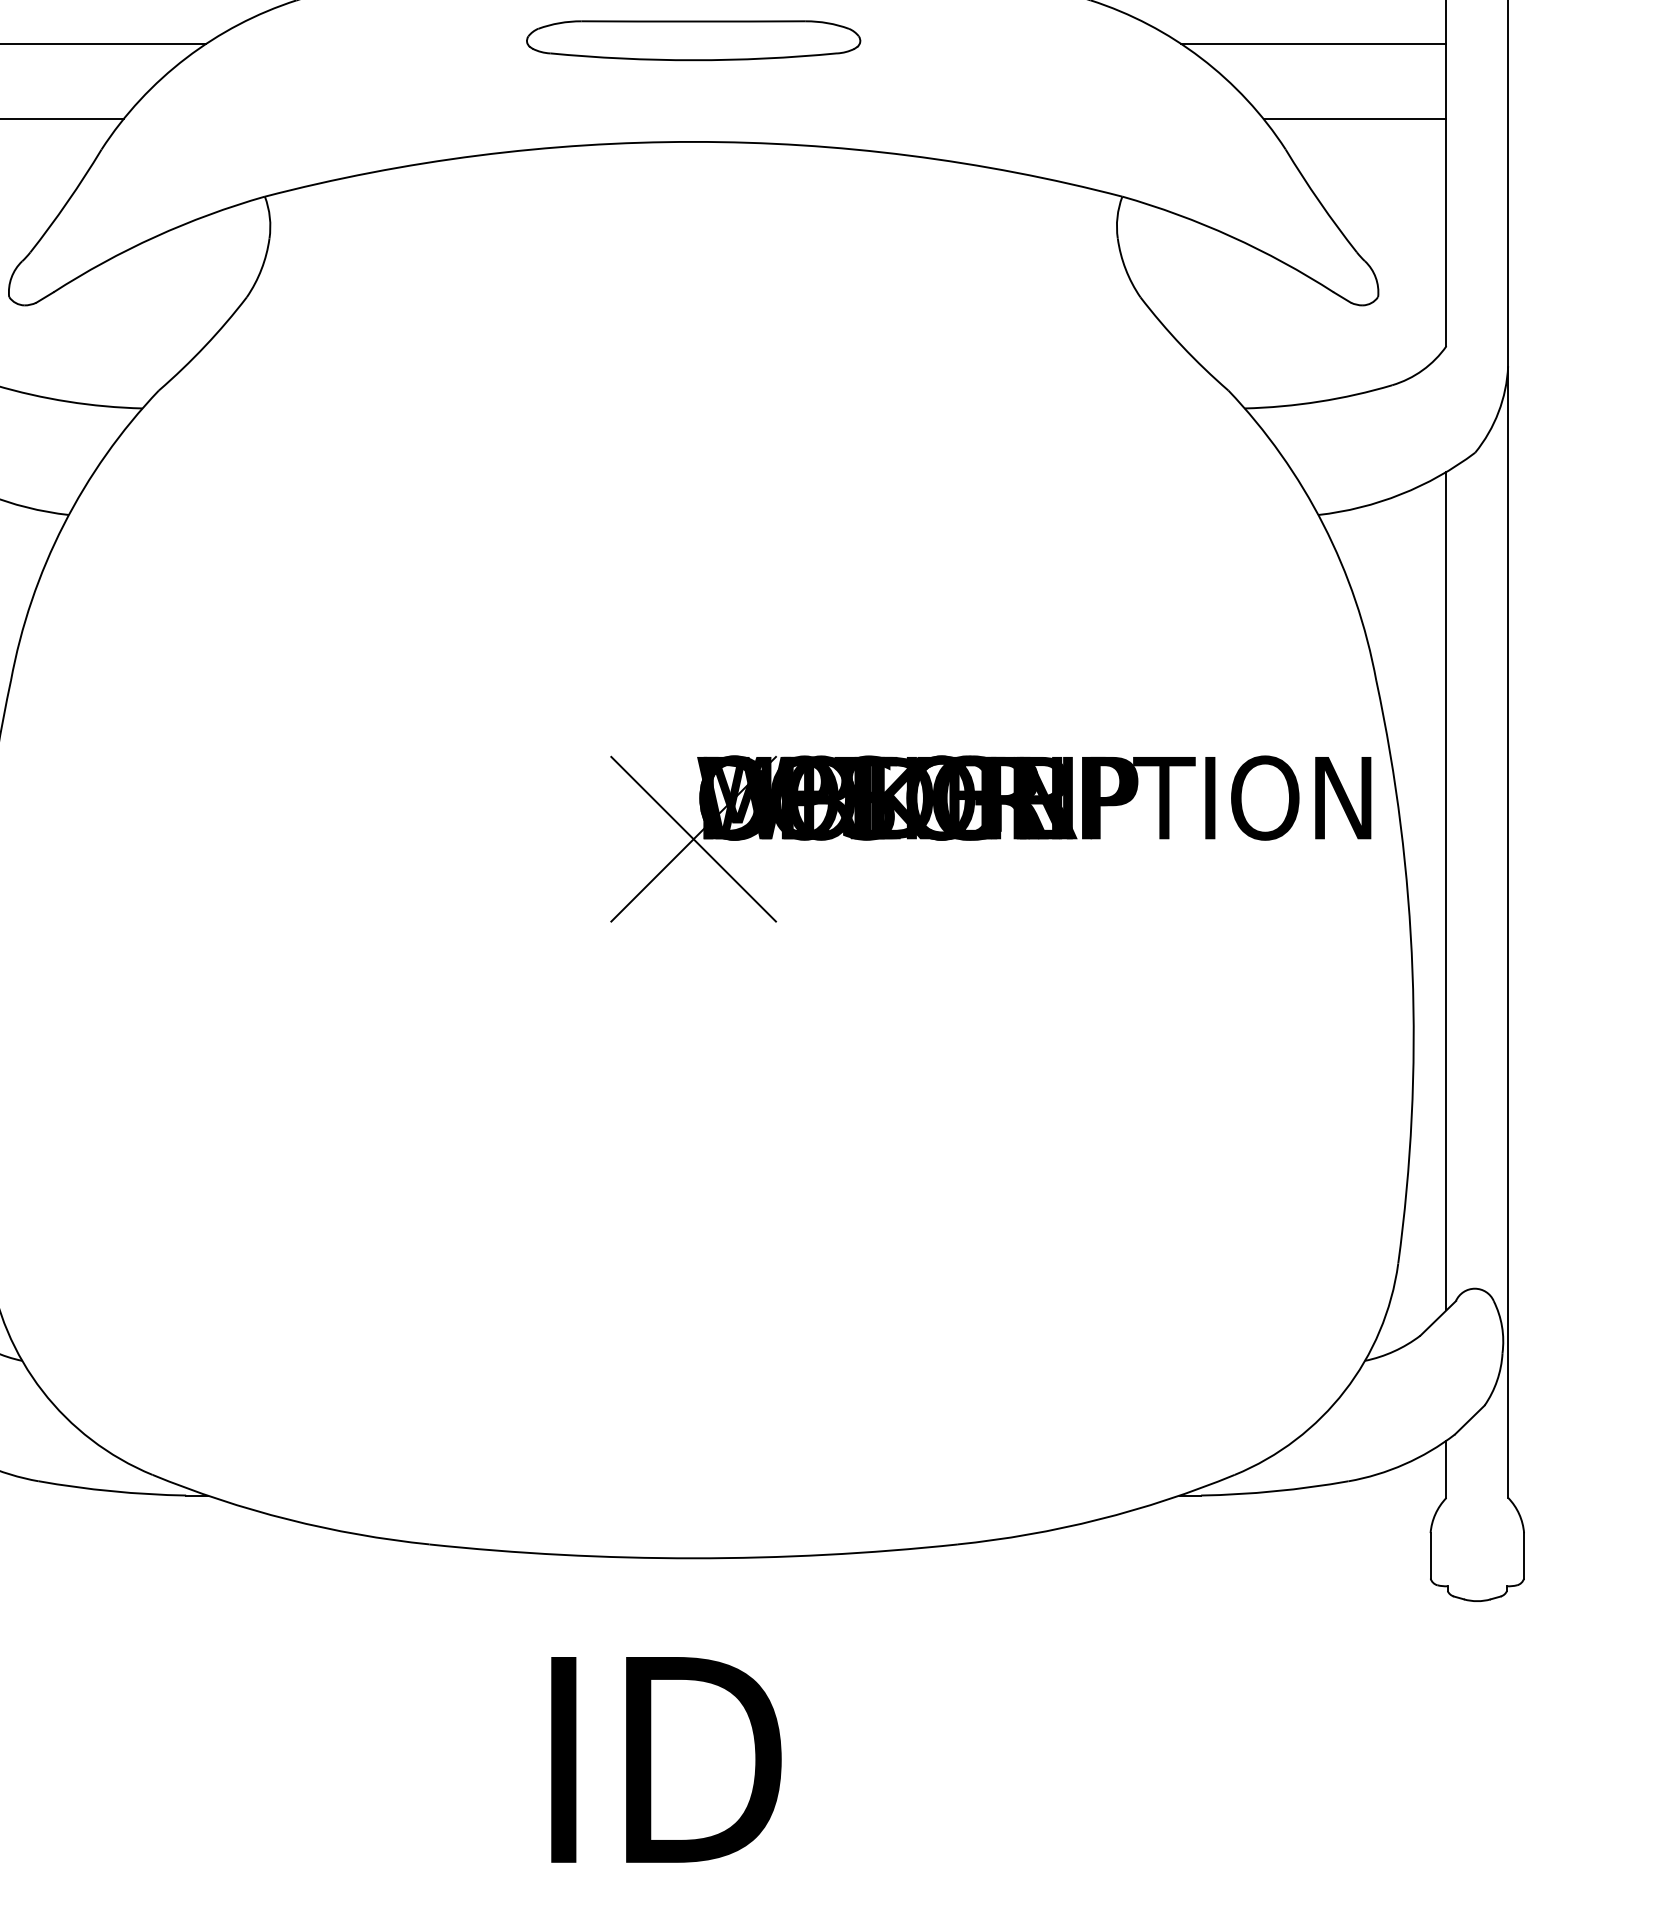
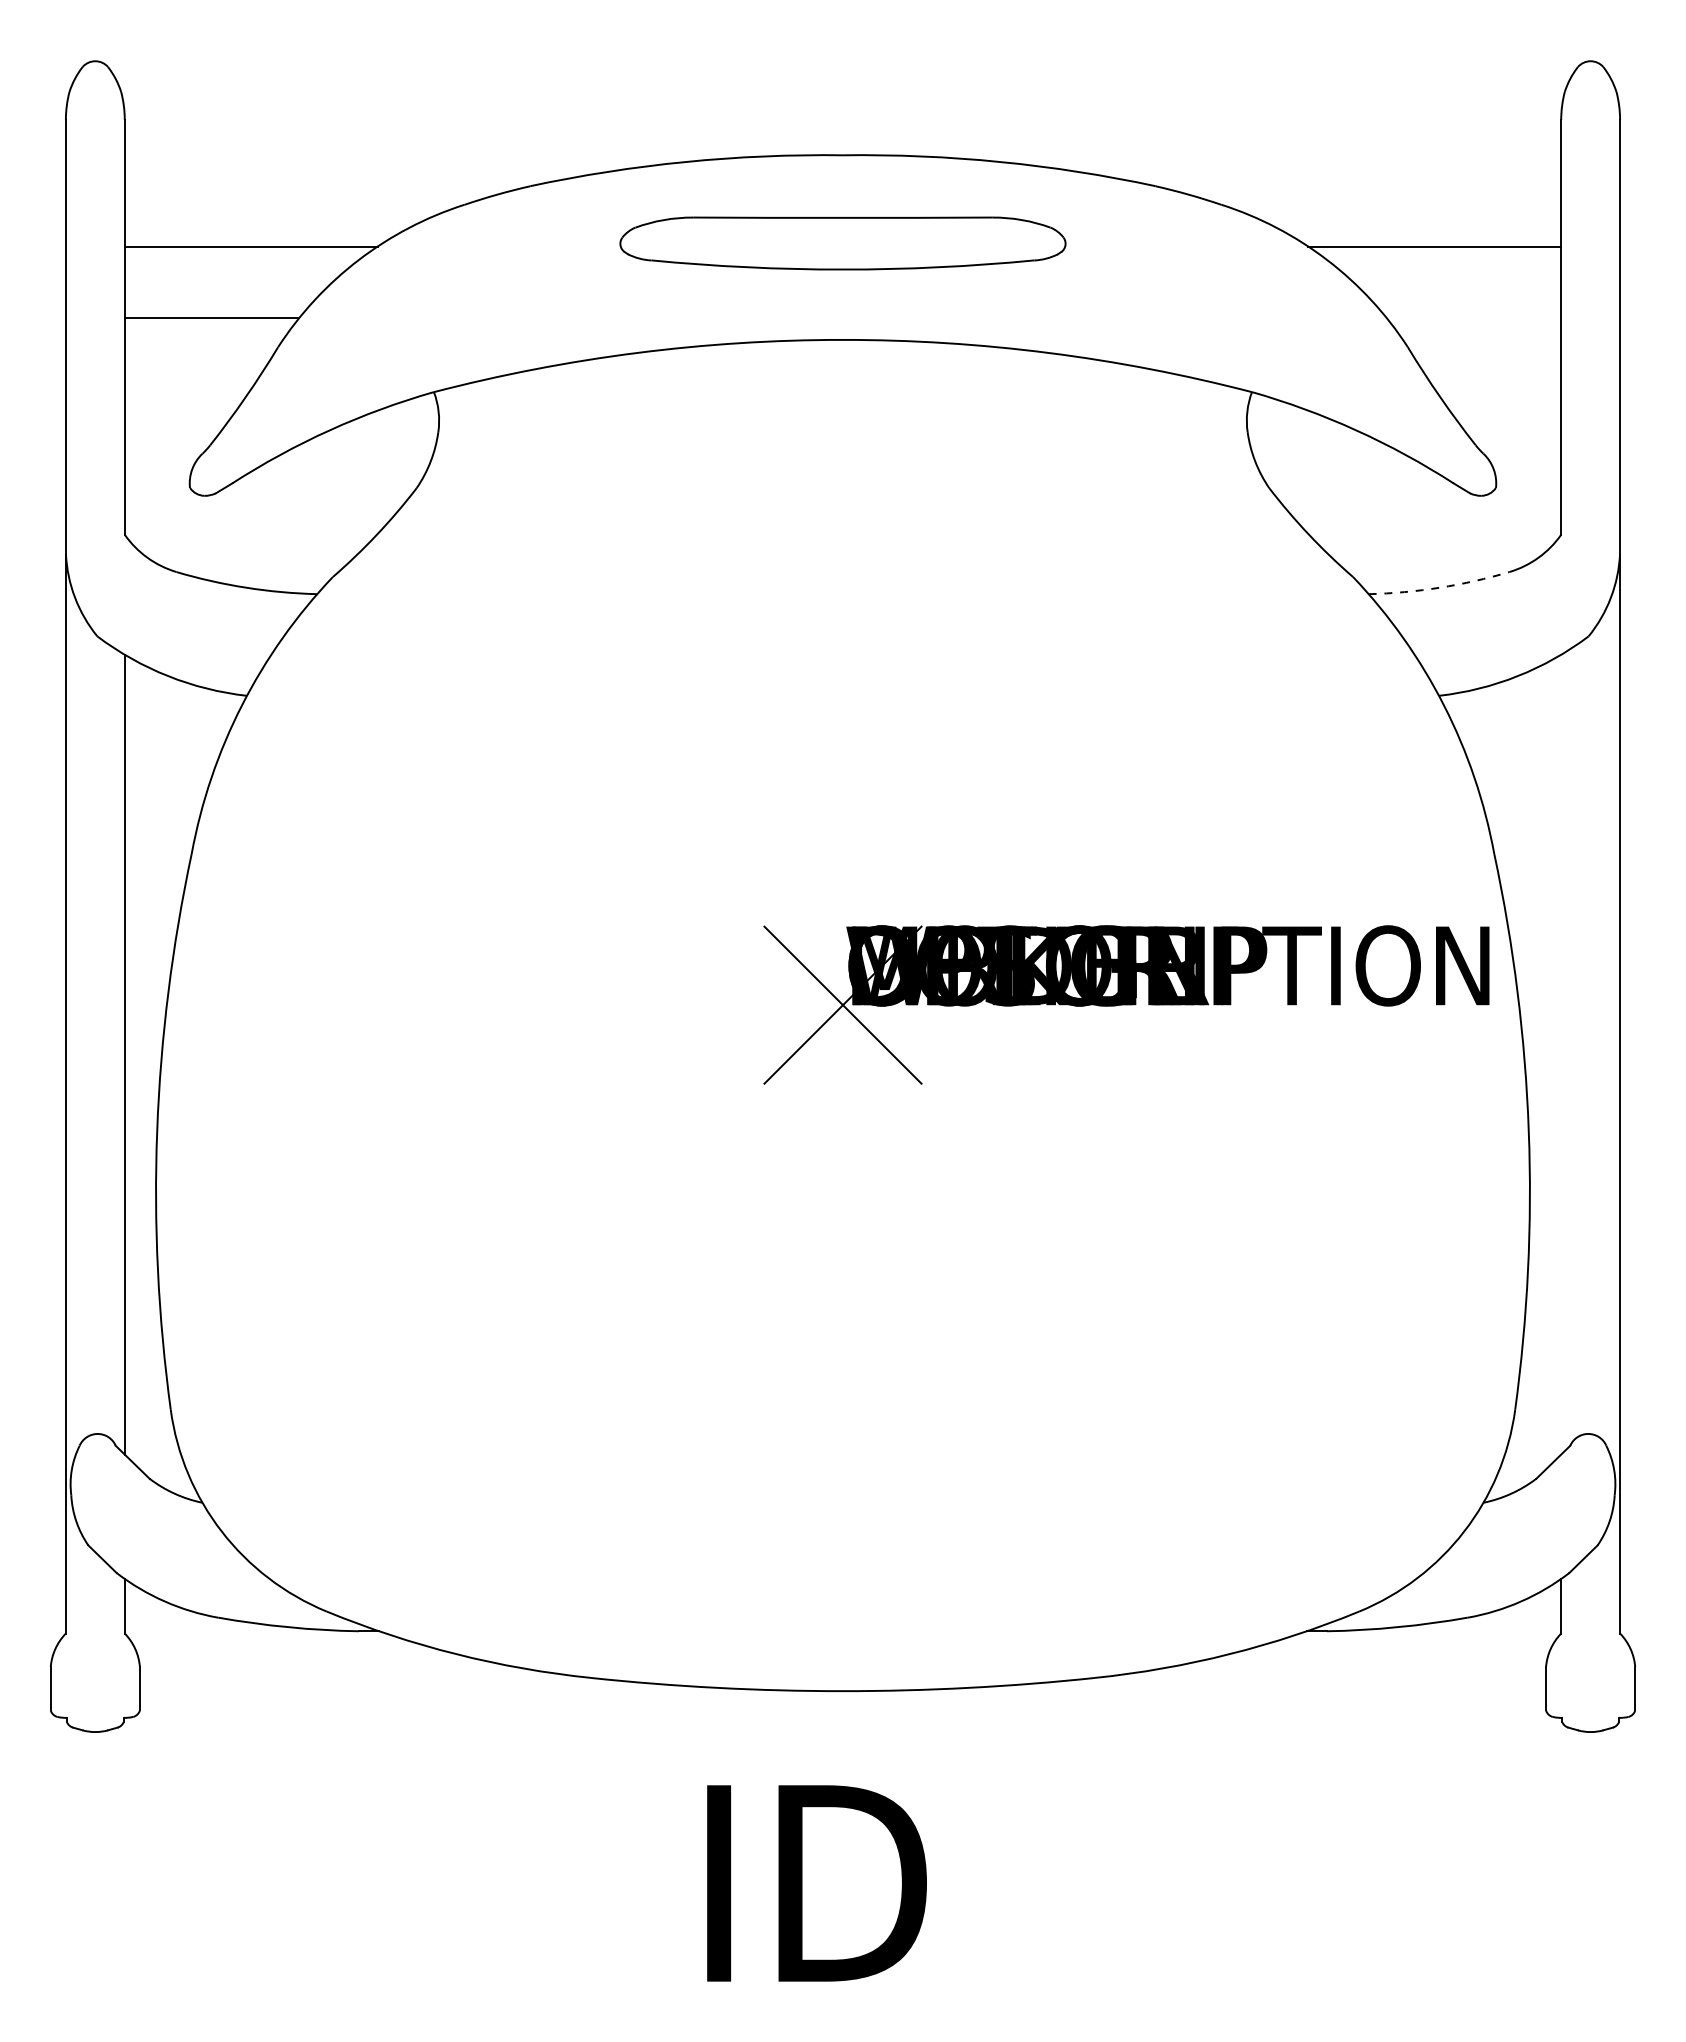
part: (693, 39) -> (842, 242), size x1.4
line: (1354, 119) -> (1473, 318), removed
arc: (1318, 401) -> (1439, 587), solid -> dashed
line: (1446, 890) -> (1561, 1054), removed

